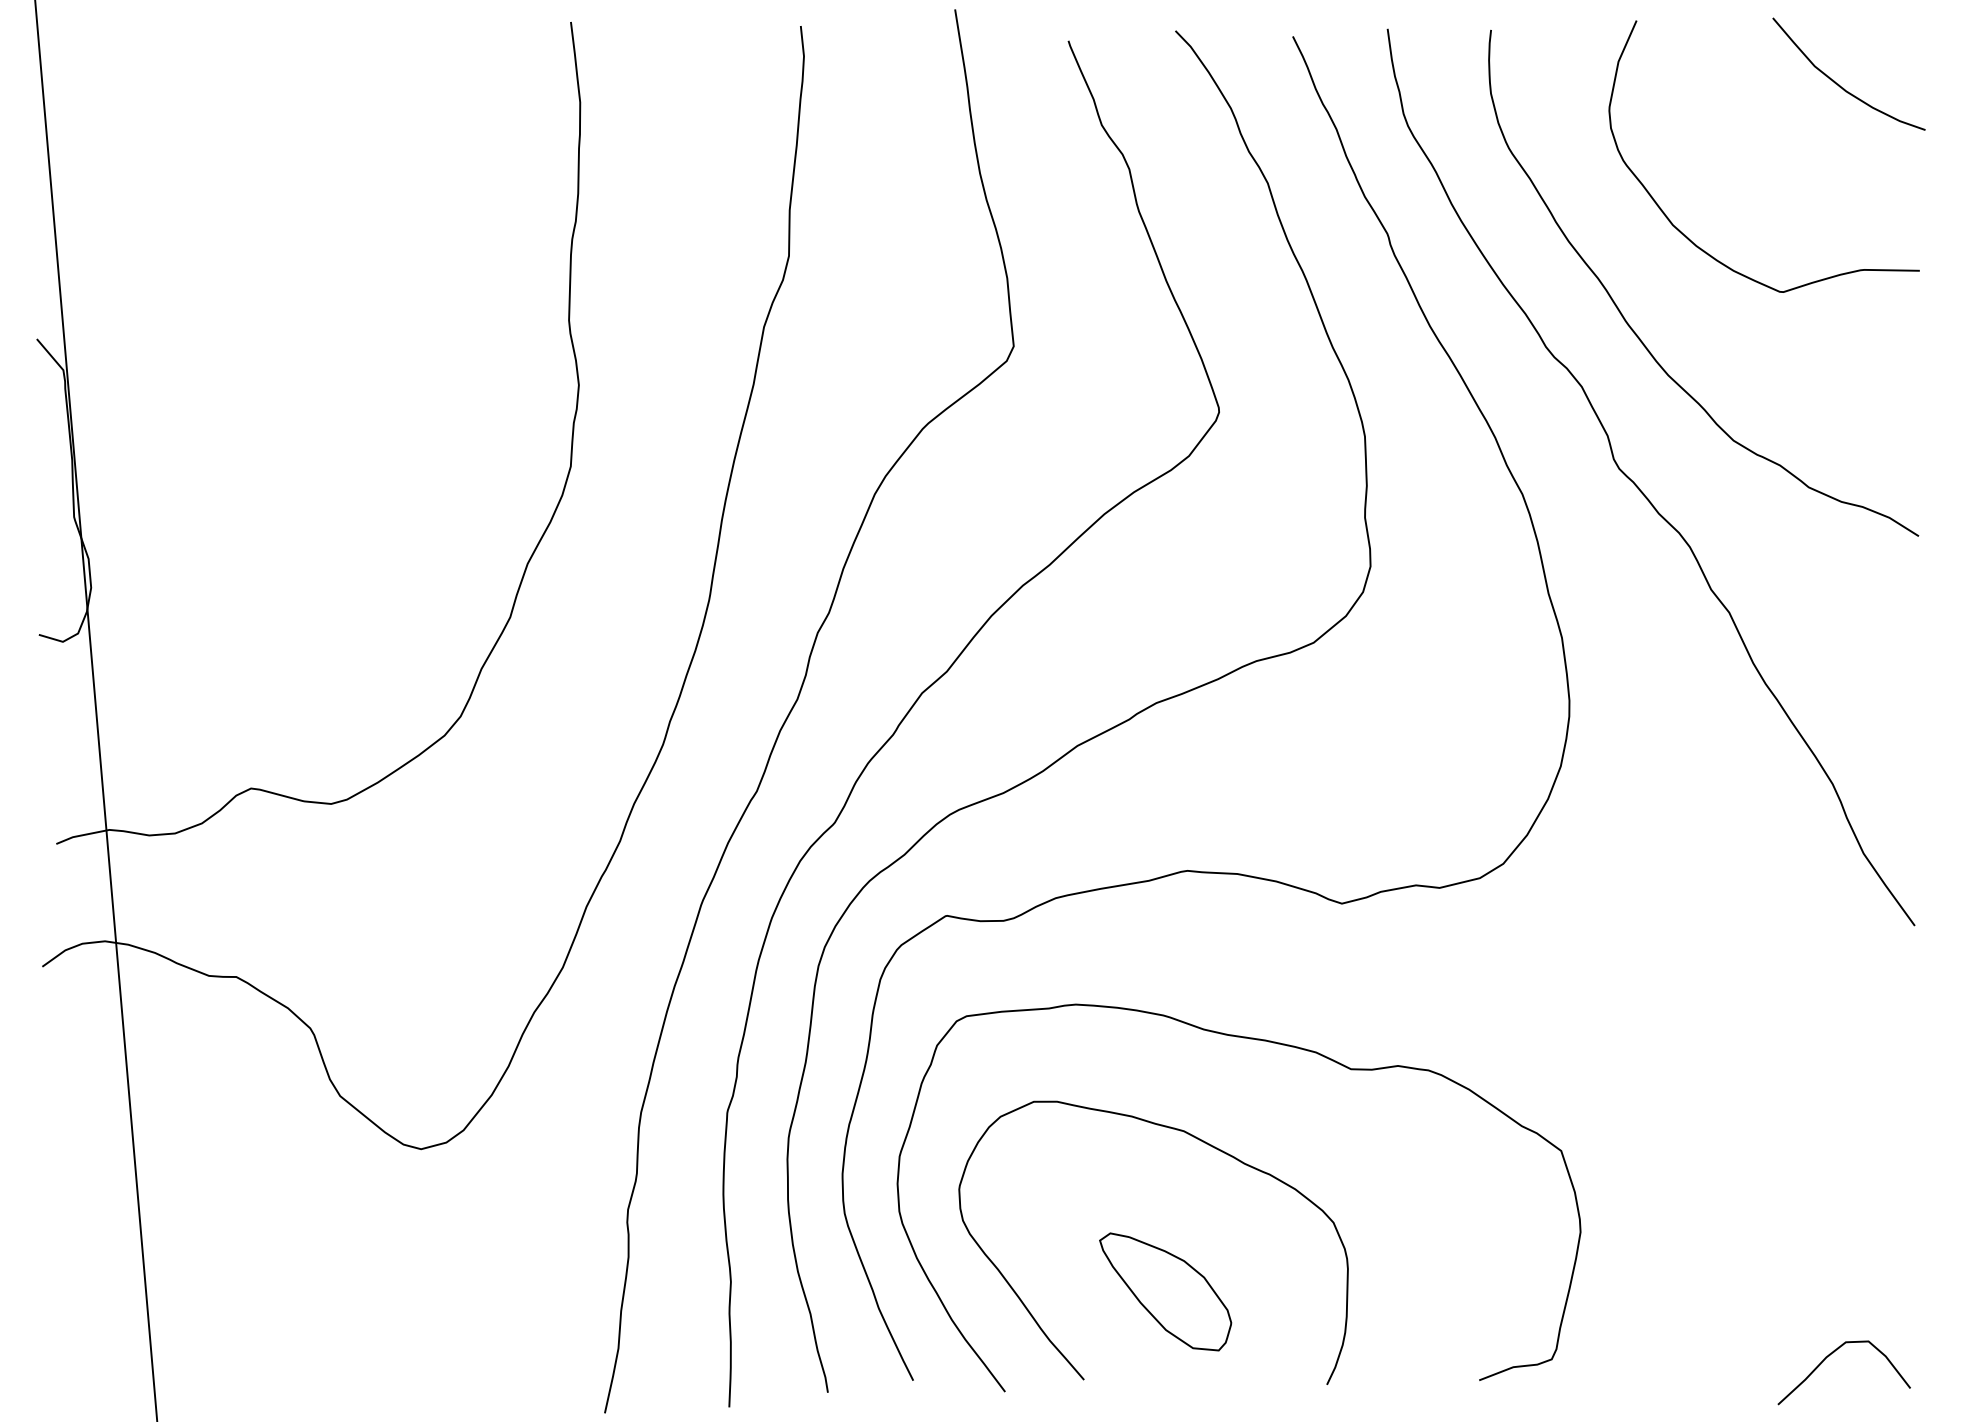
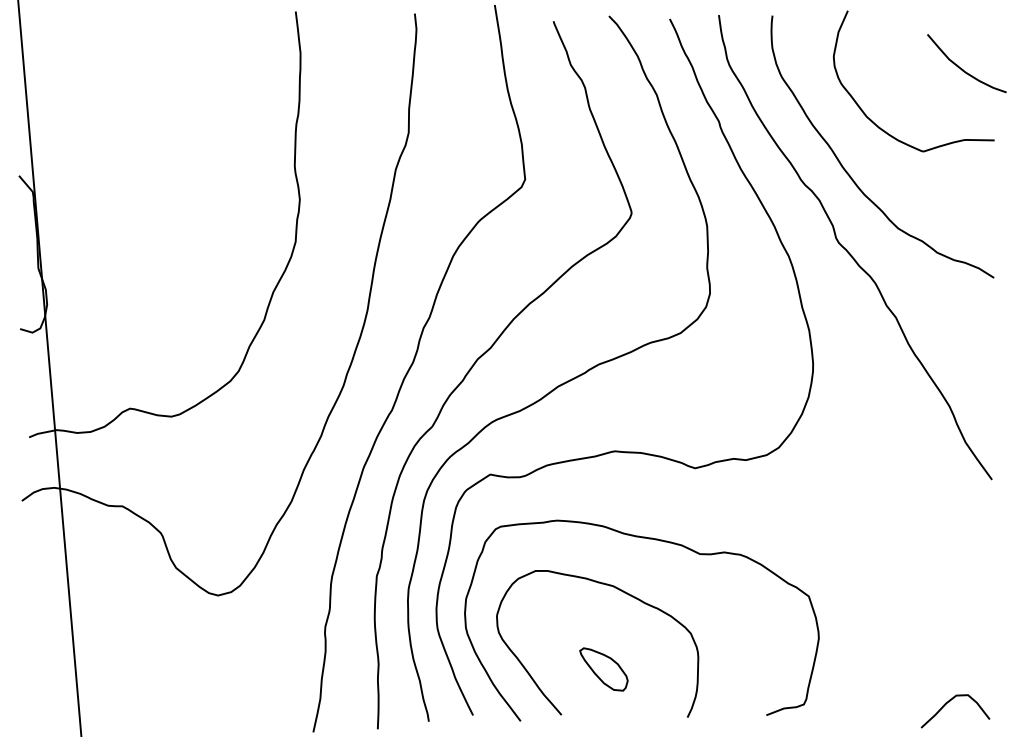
curve: (1840, 83) -> (962, 68), moved
part: (1164, 1291) -> (603, 669), size x0.7

